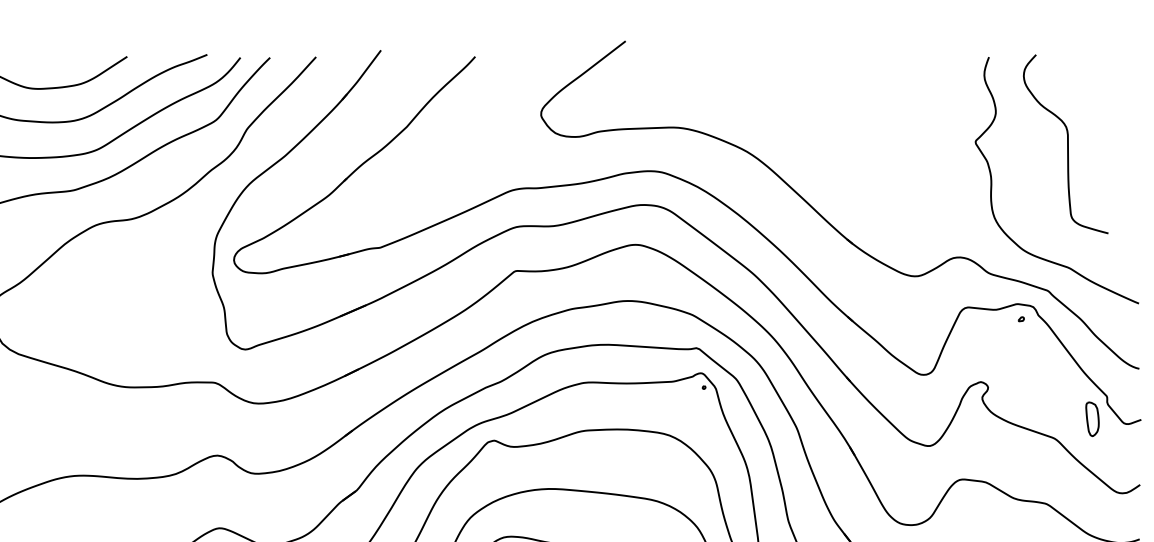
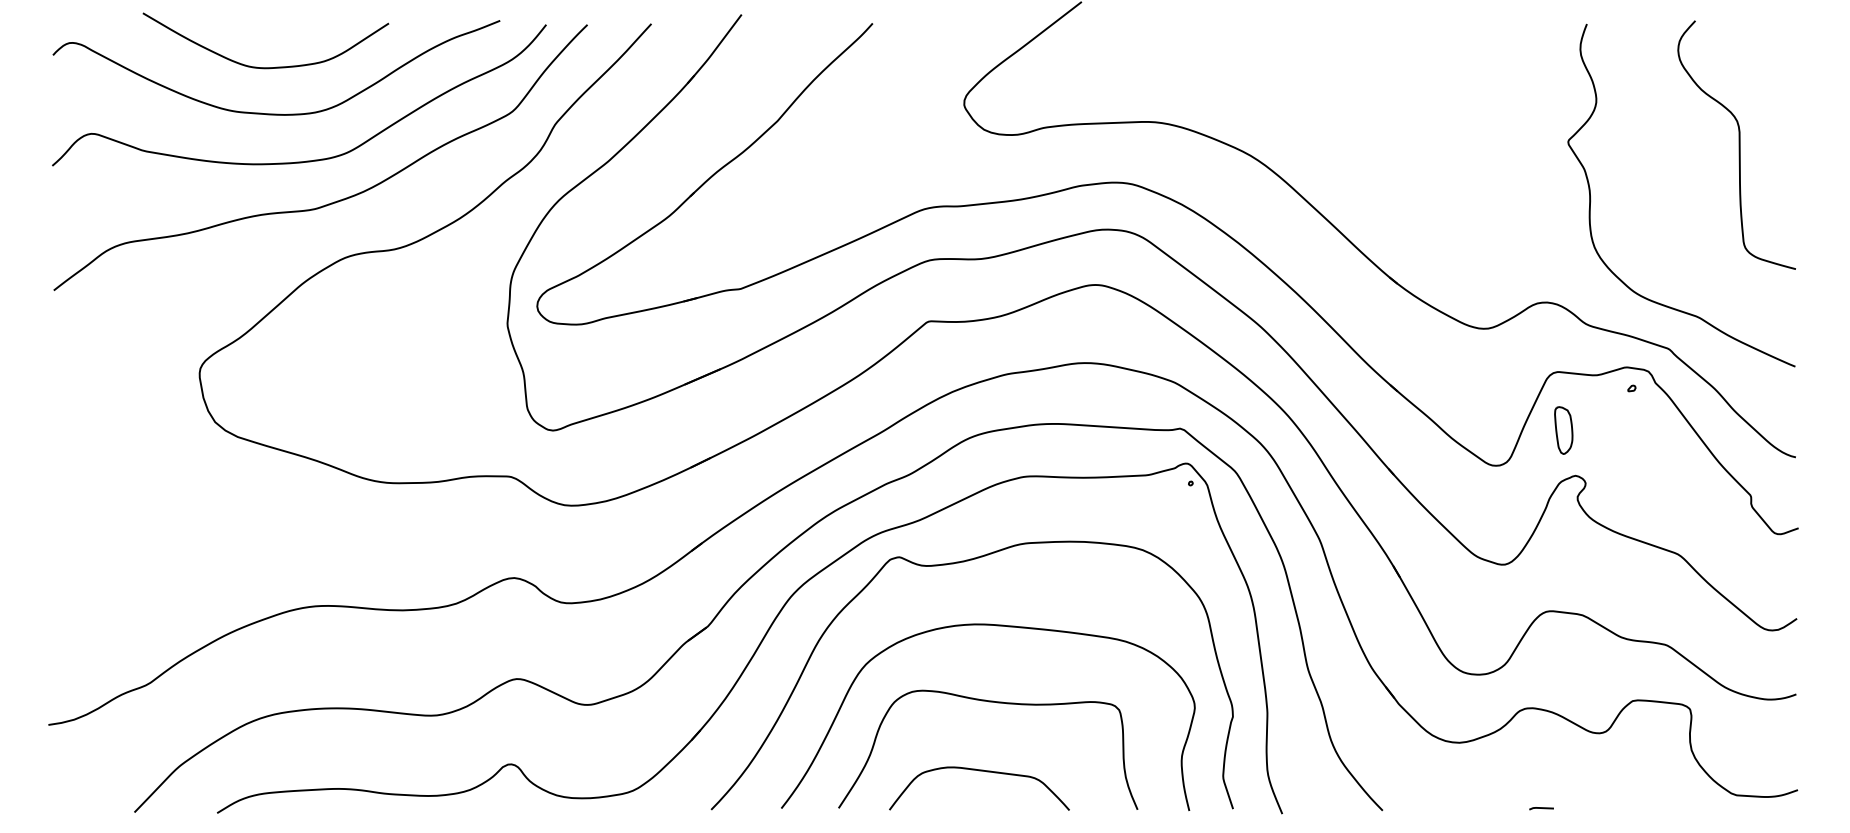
curve: (1067, 143) -> (1738, 144), moved
part: (1092, 419) -> (1563, 430), moved

